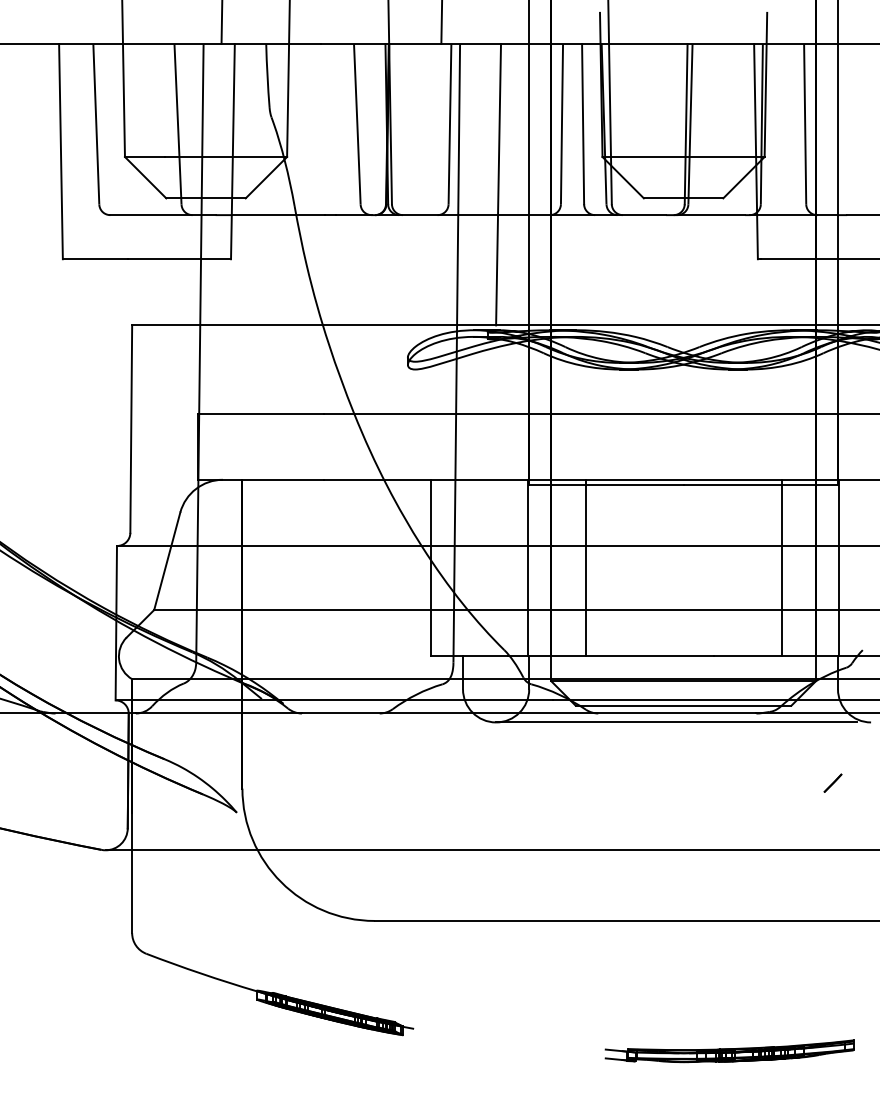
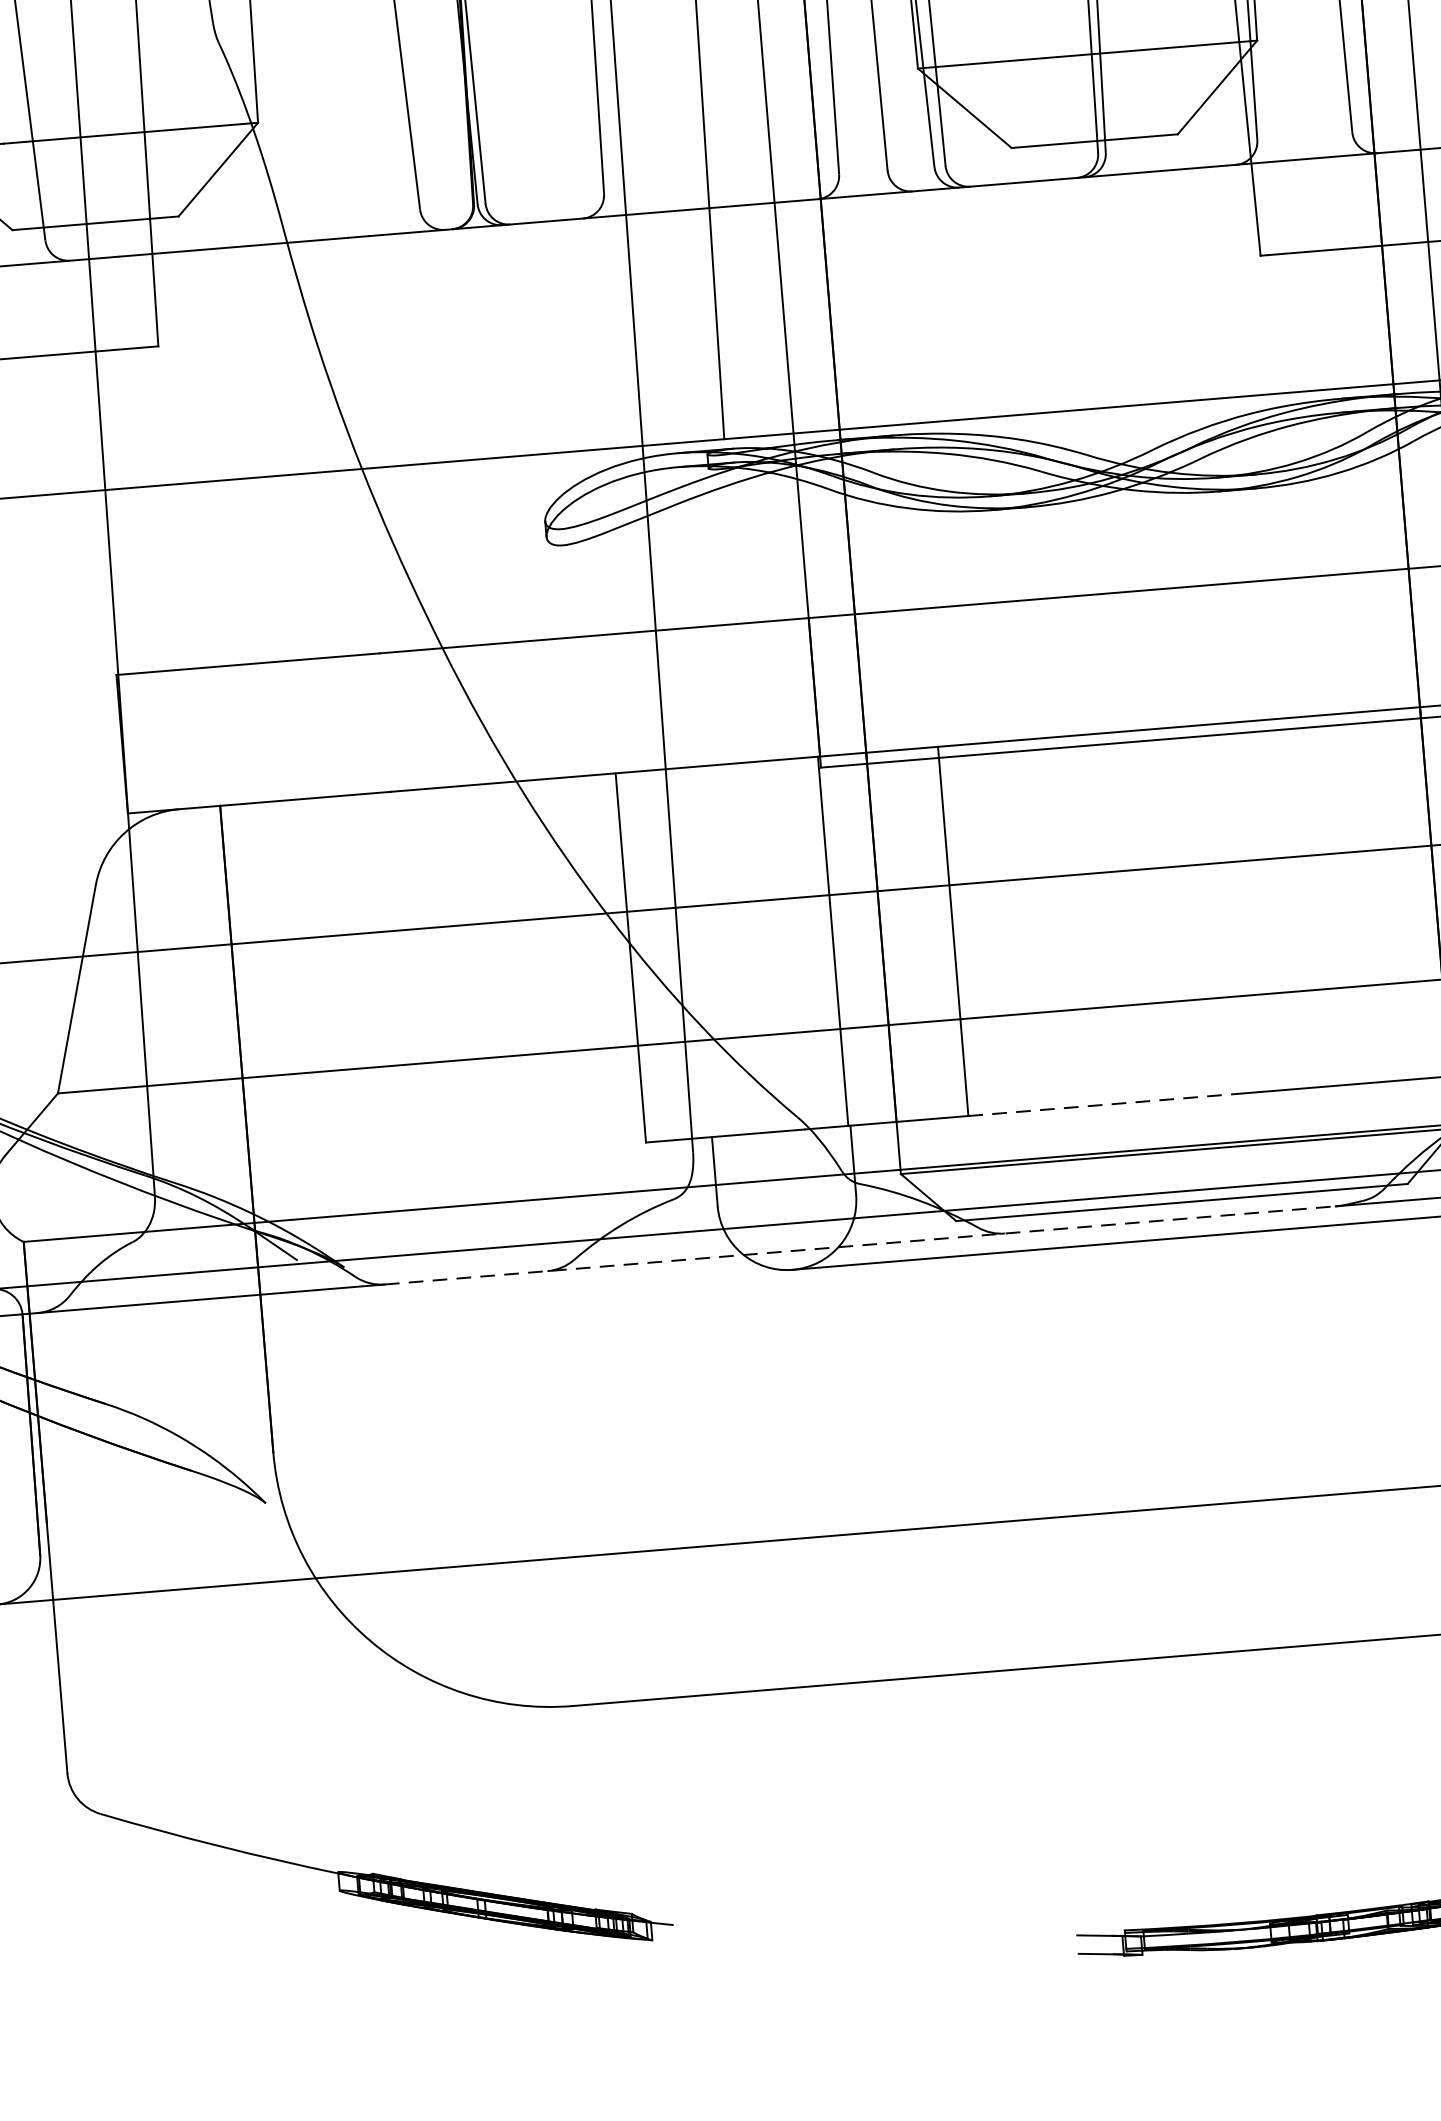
line: (781, 567) -> (1363, 896), removed
line: (650, 656) -> (1104, 1105), solid -> dashed
line: (529, 713) -> (860, 1245), solid -> dashed

